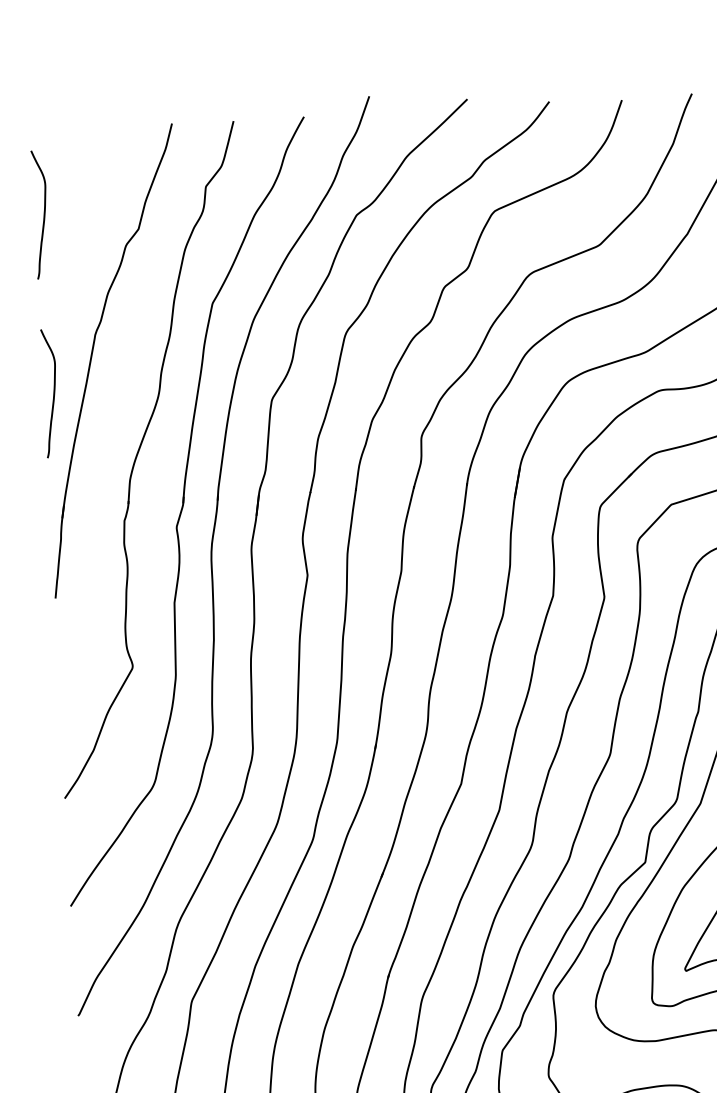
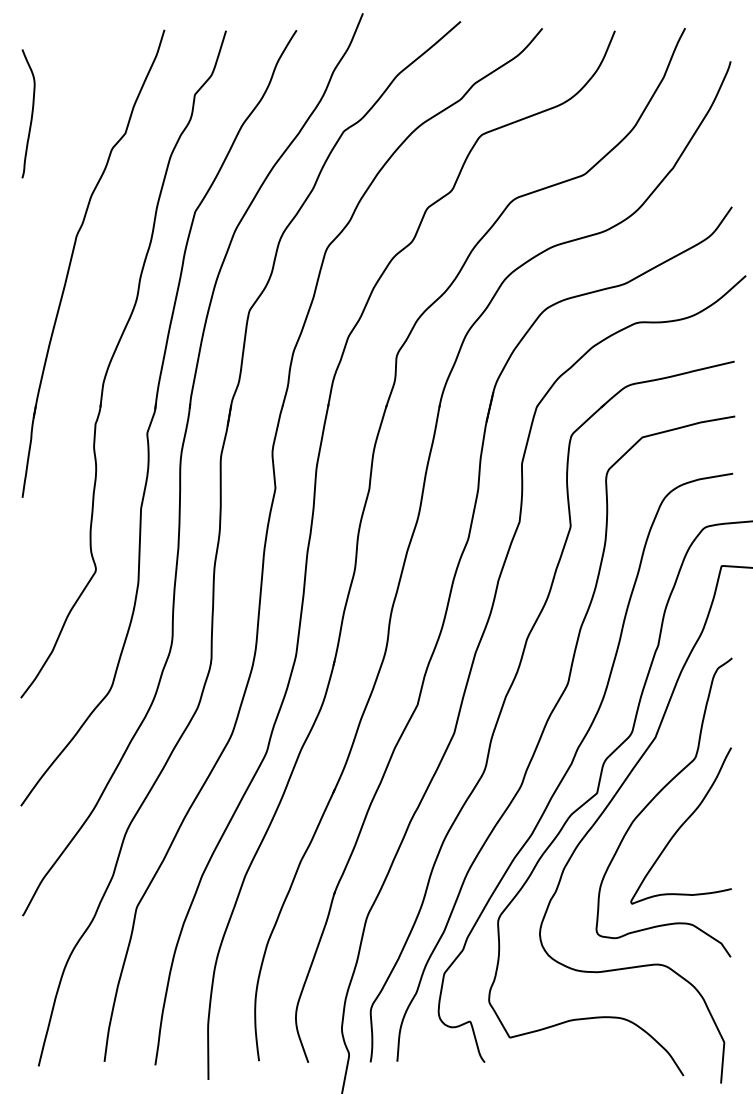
curve: (53, 393) -> (31, 292), removed

